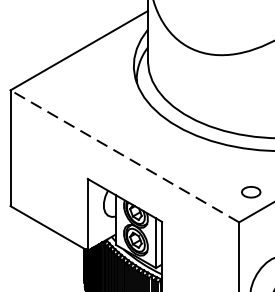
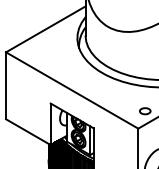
line: (123, 156) -> (71, 90), dashed -> solid

